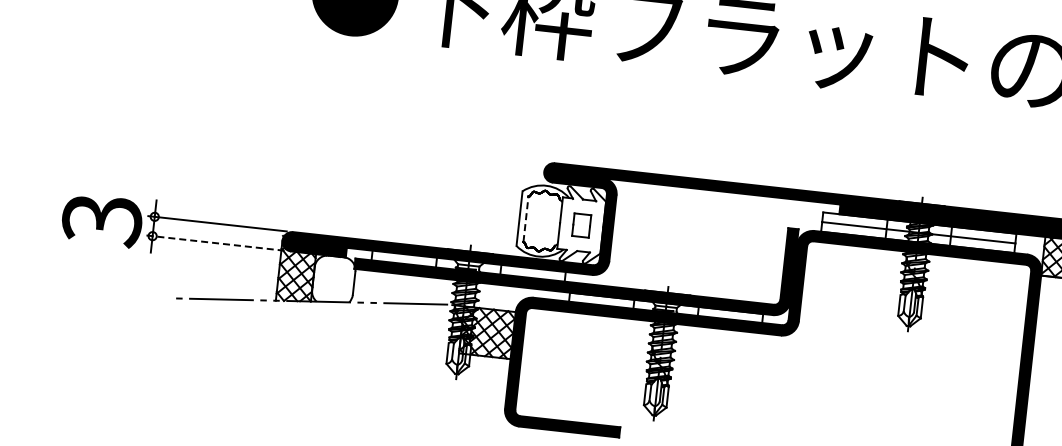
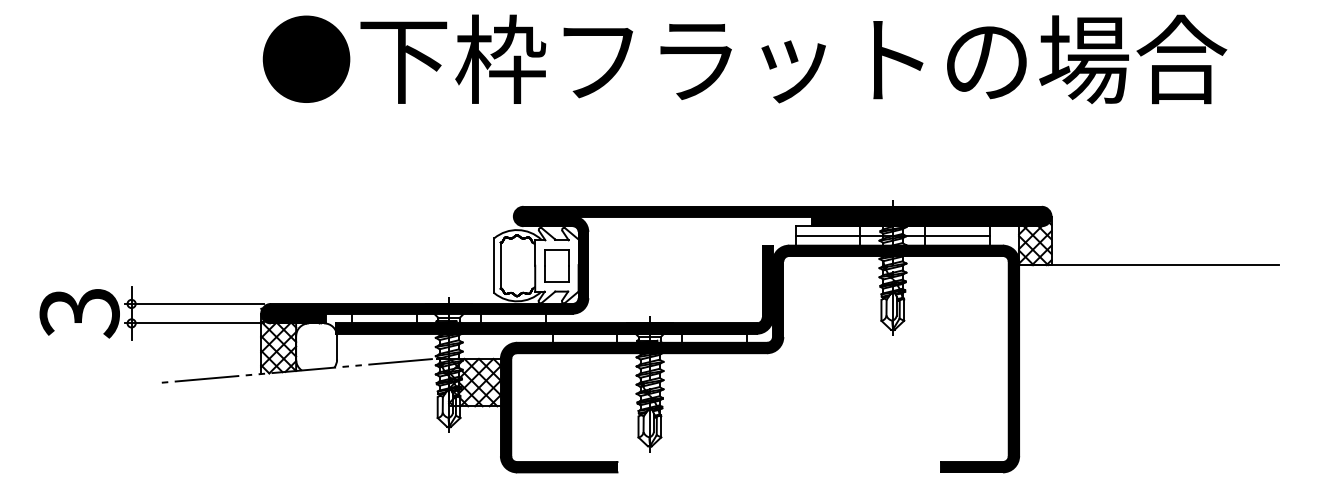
line: (525, 219) -> (500, 265), dashed -> solid
part: (581, 225) -> (556, 265), size x1.43
line: (215, 243) -> (194, 323), dashed -> solid

